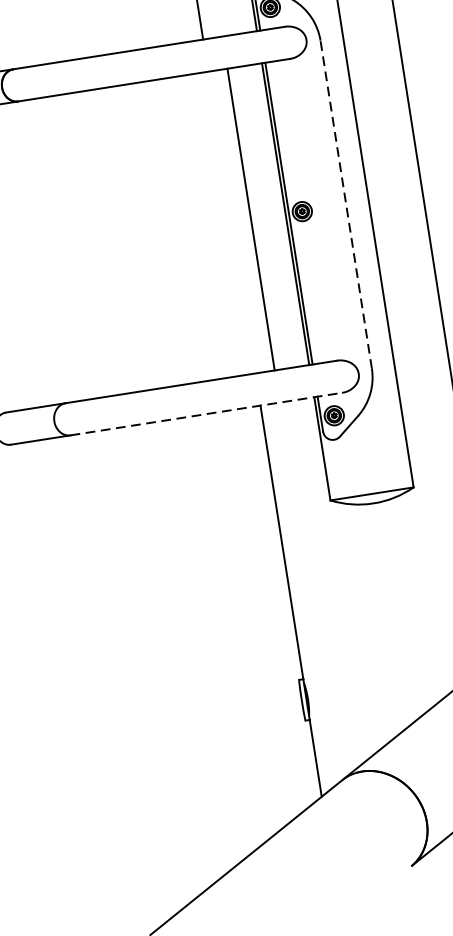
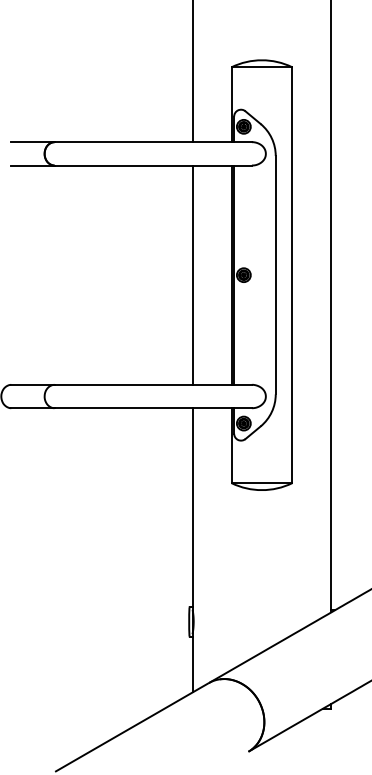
line: (345, 203) -> (275, 274), dashed -> solid
line: (250, 218) -> (192, 274), moved
line: (206, 414) -> (153, 408), dashed -> solid

